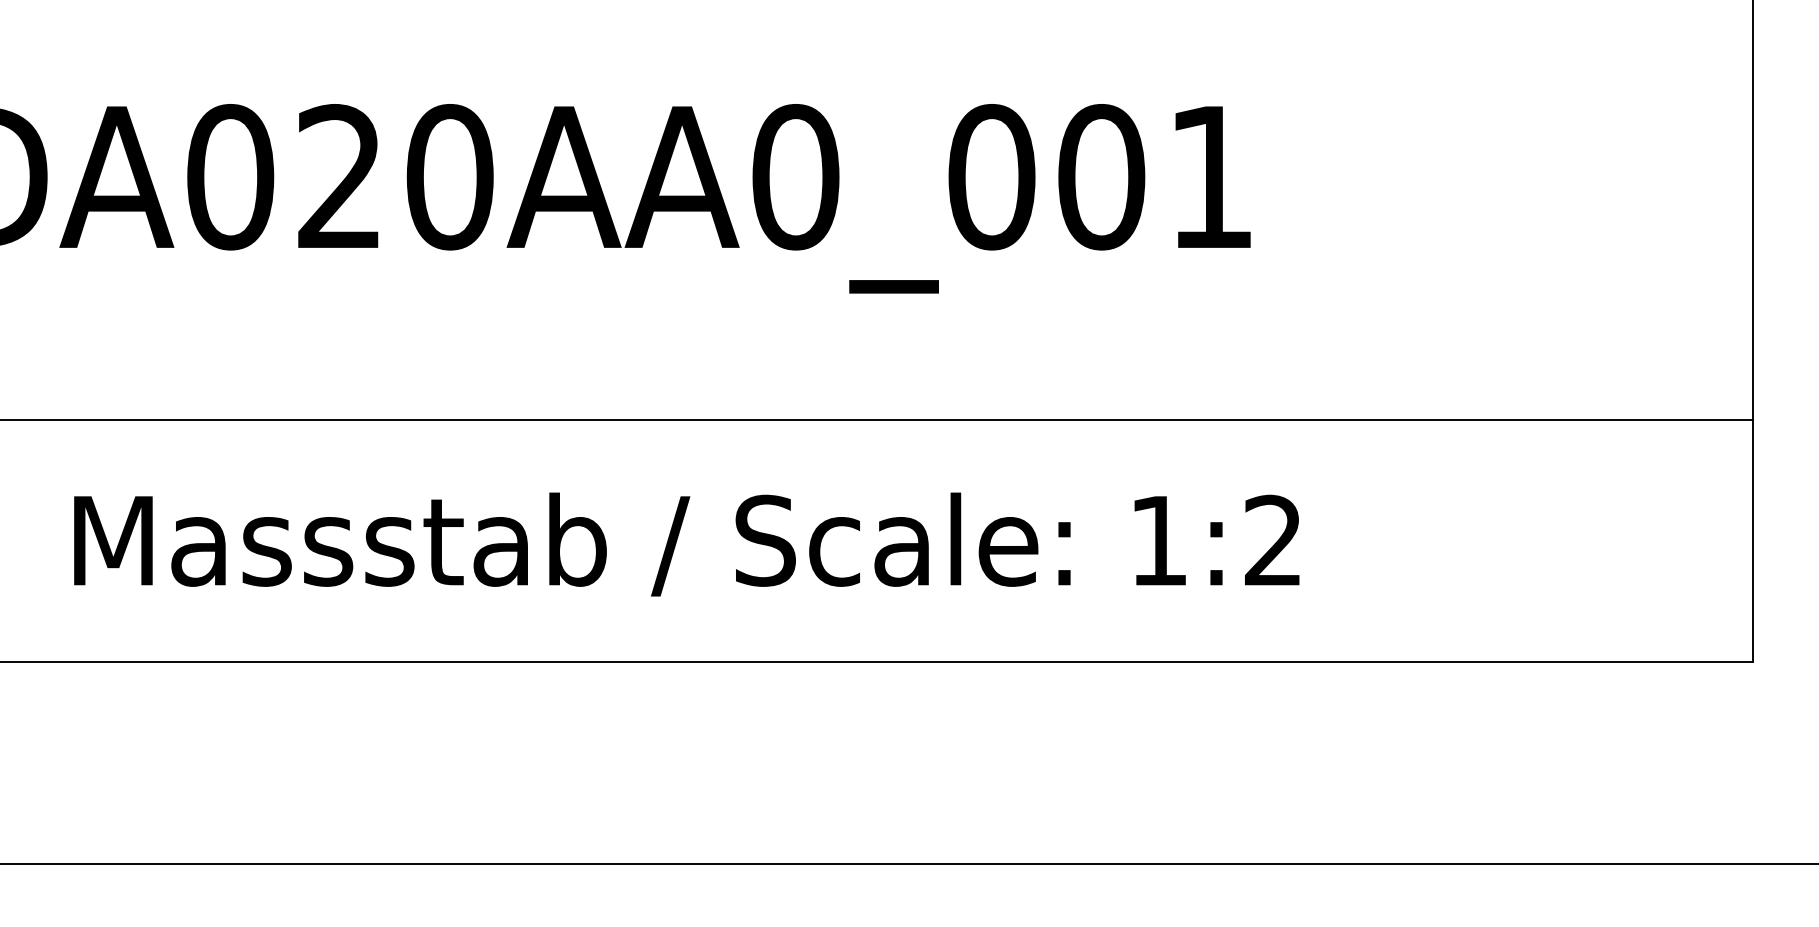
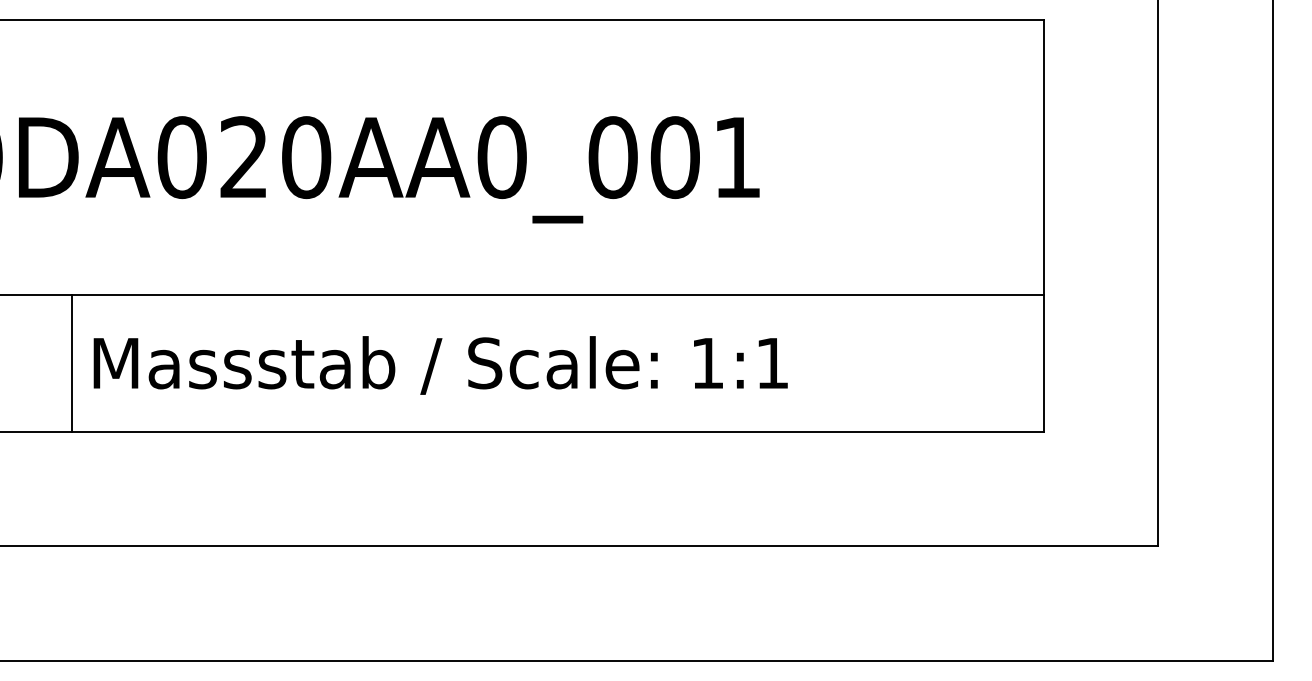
line: (36, 539) -> (72, 362), added
text: (1271, 539) -> (771, 362), 1:2 -> 1:1

